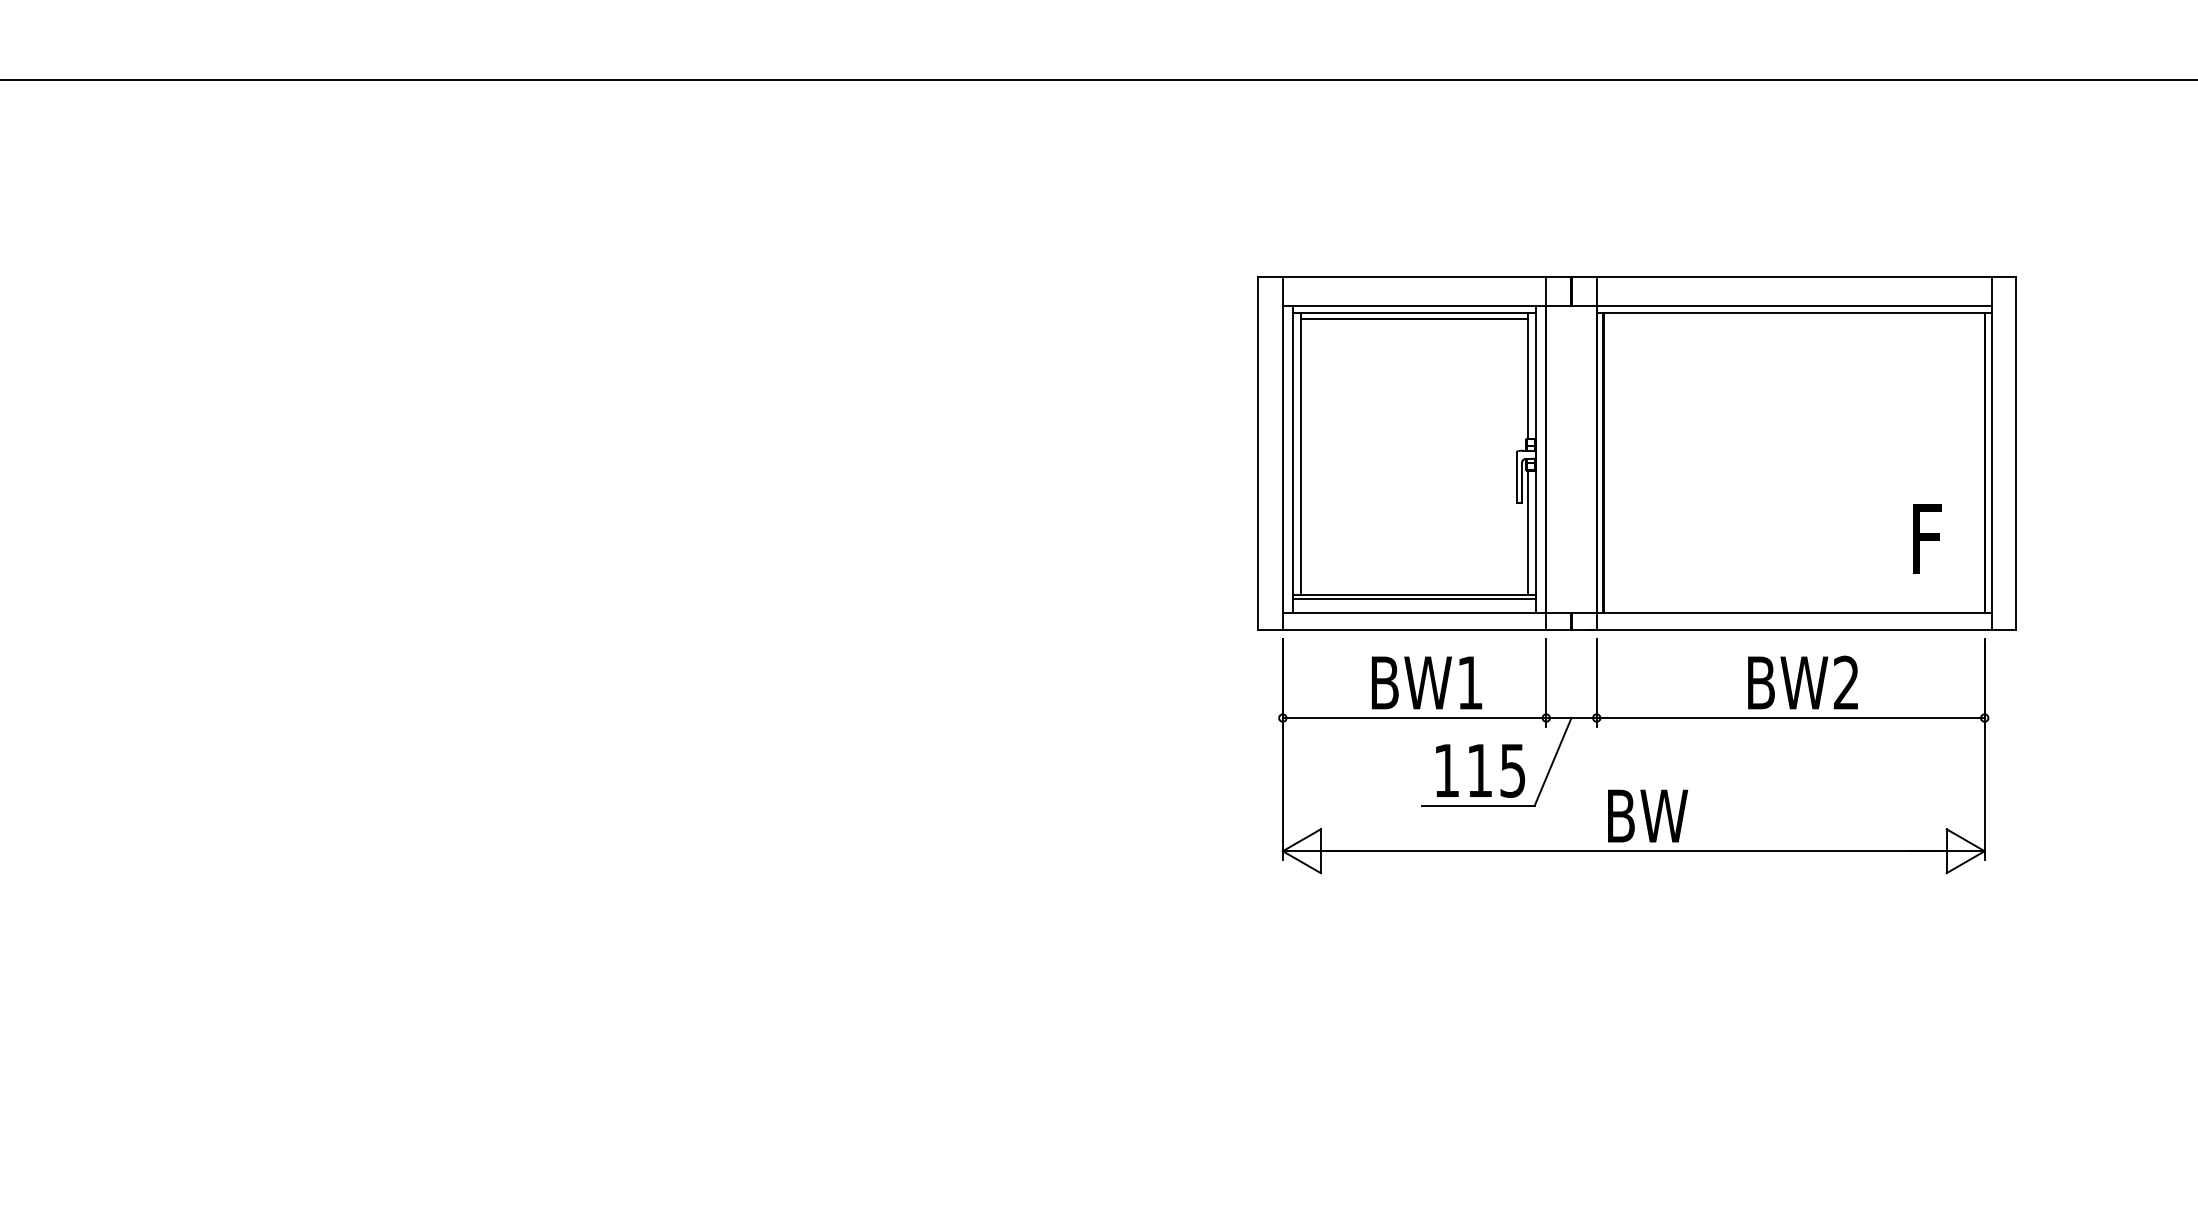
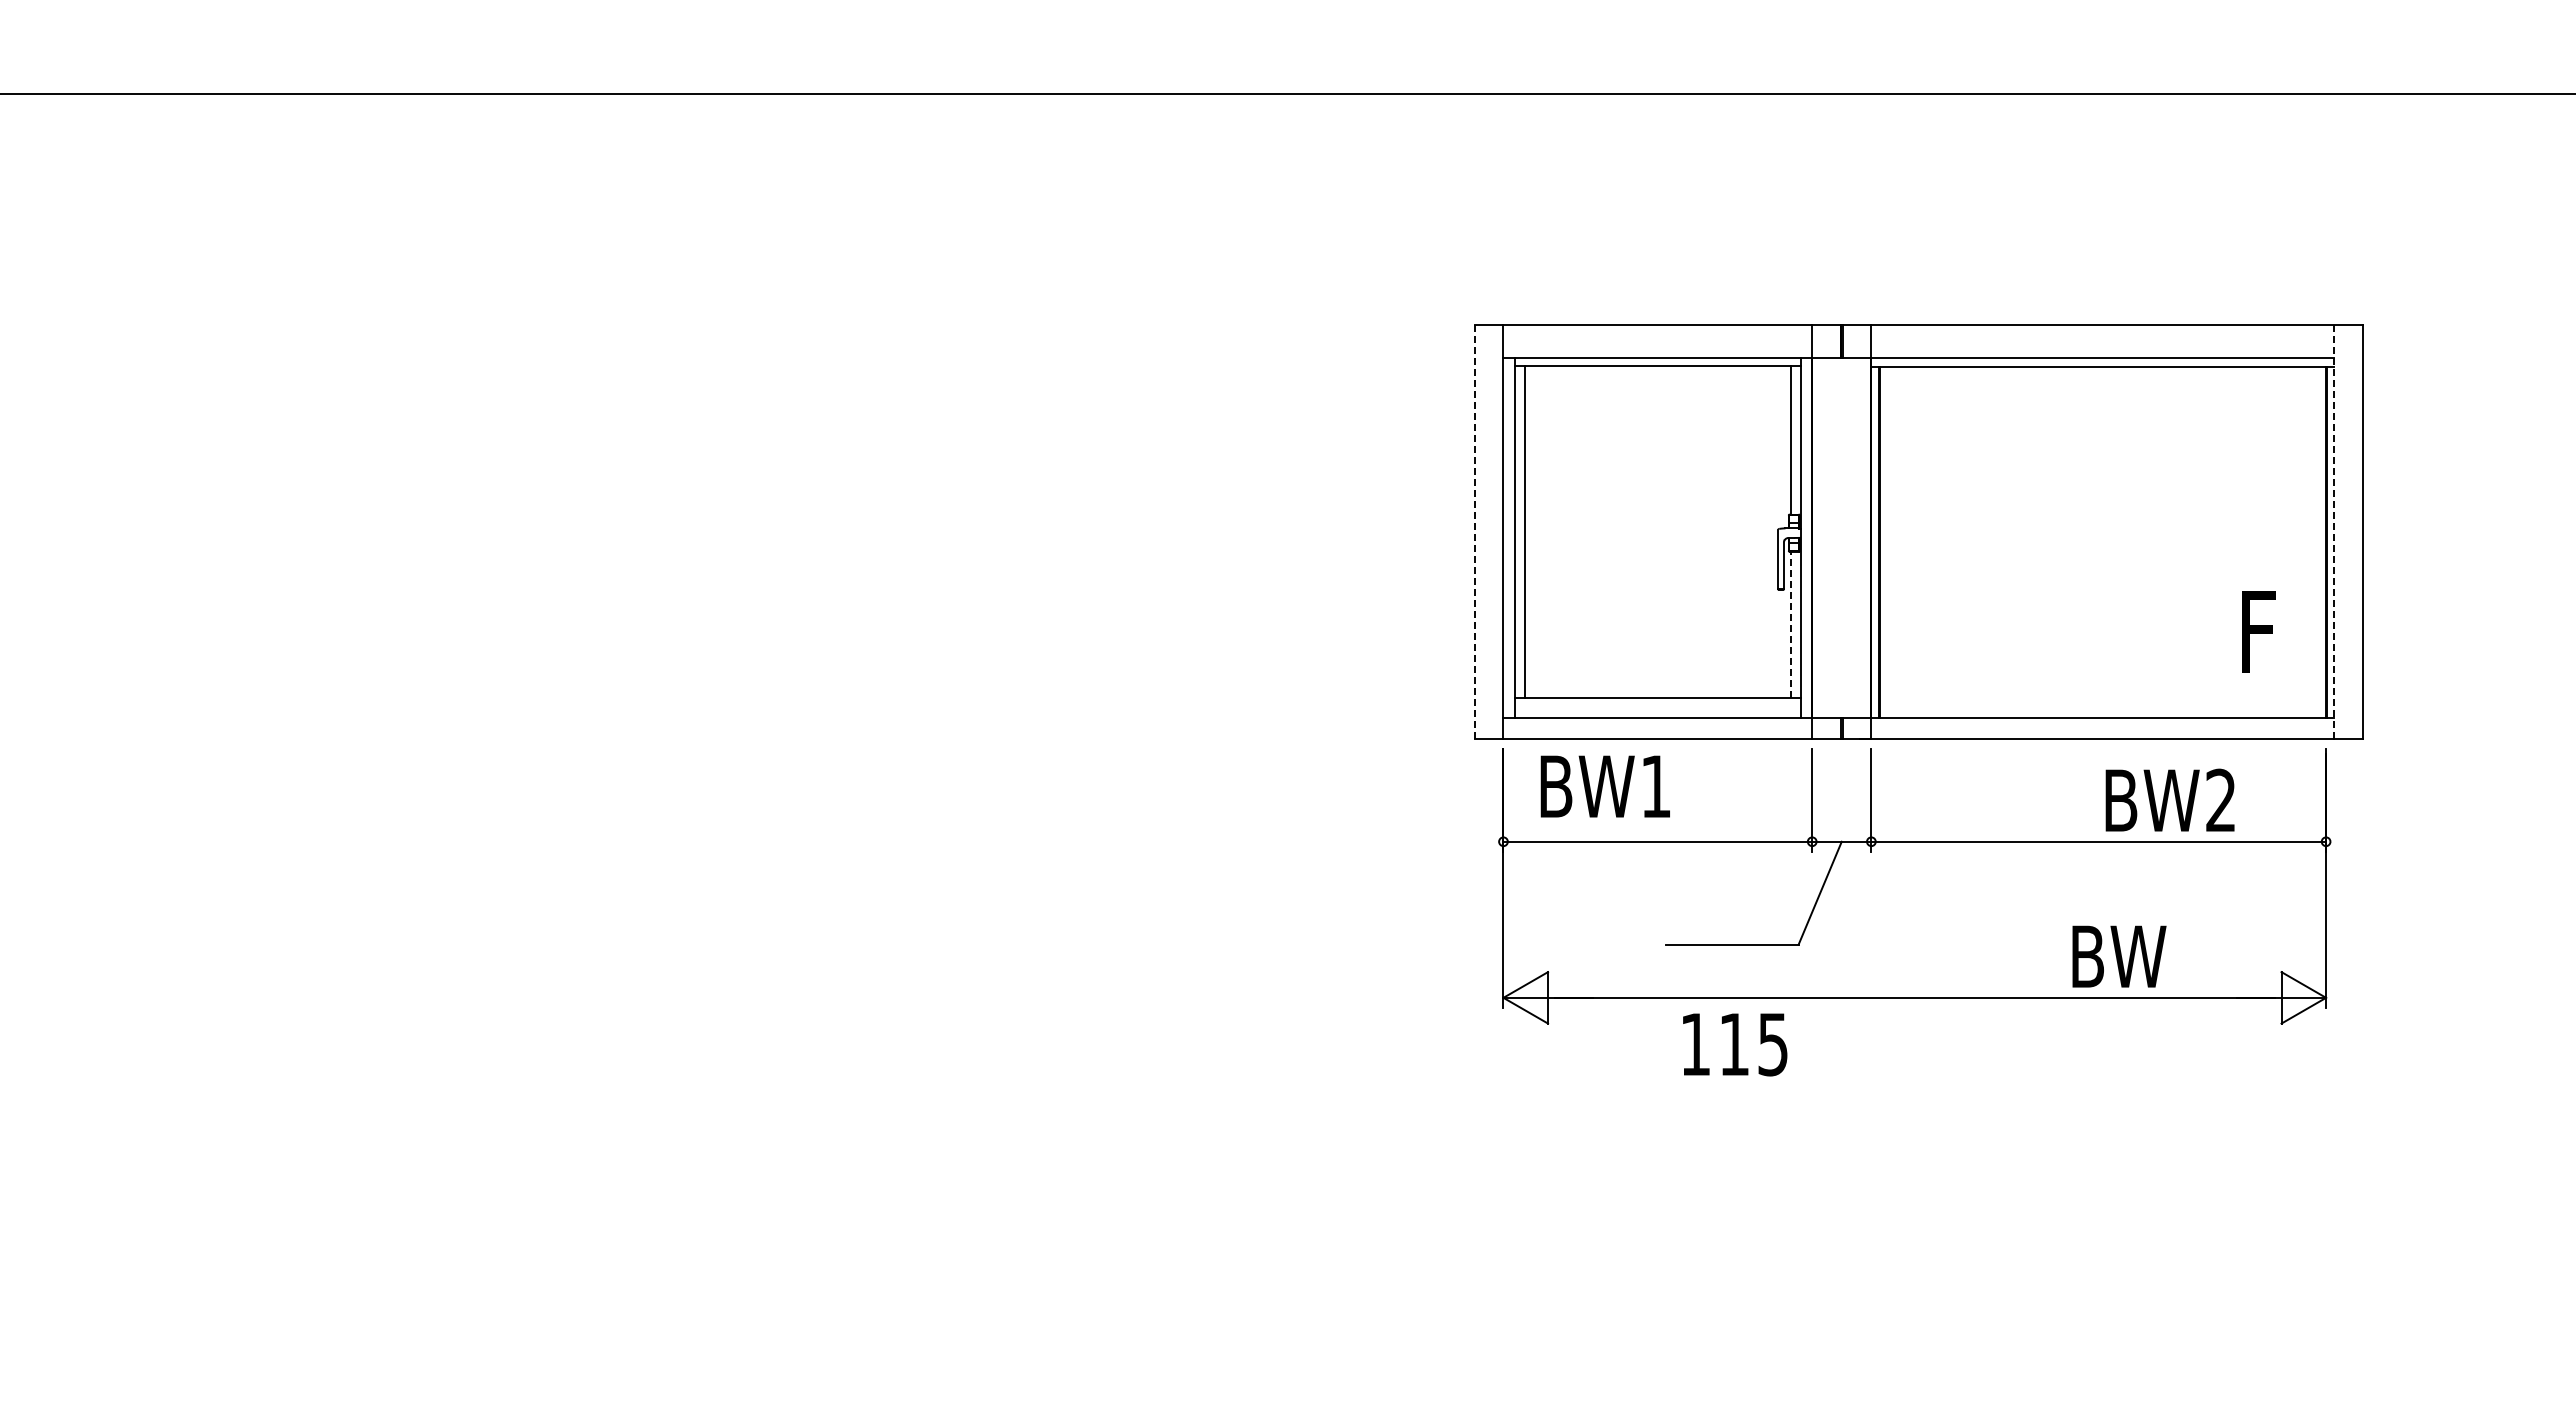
line: (1414, 318) -> (1657, 373), removed
line: (1258, 453) -> (1474, 531), solid -> dashed
line: (1991, 453) -> (2334, 531), solid -> dashed
line: (1527, 532) -> (1790, 624), solid -> dashed
line: (1414, 599) -> (1657, 702), removed
text: (1802, 681) -> (2169, 799), moved
text: (1426, 682) -> (1604, 786), moved
text: (1480, 770) -> (1735, 1044), moved
text: (1648, 815) -> (2119, 956), moved

